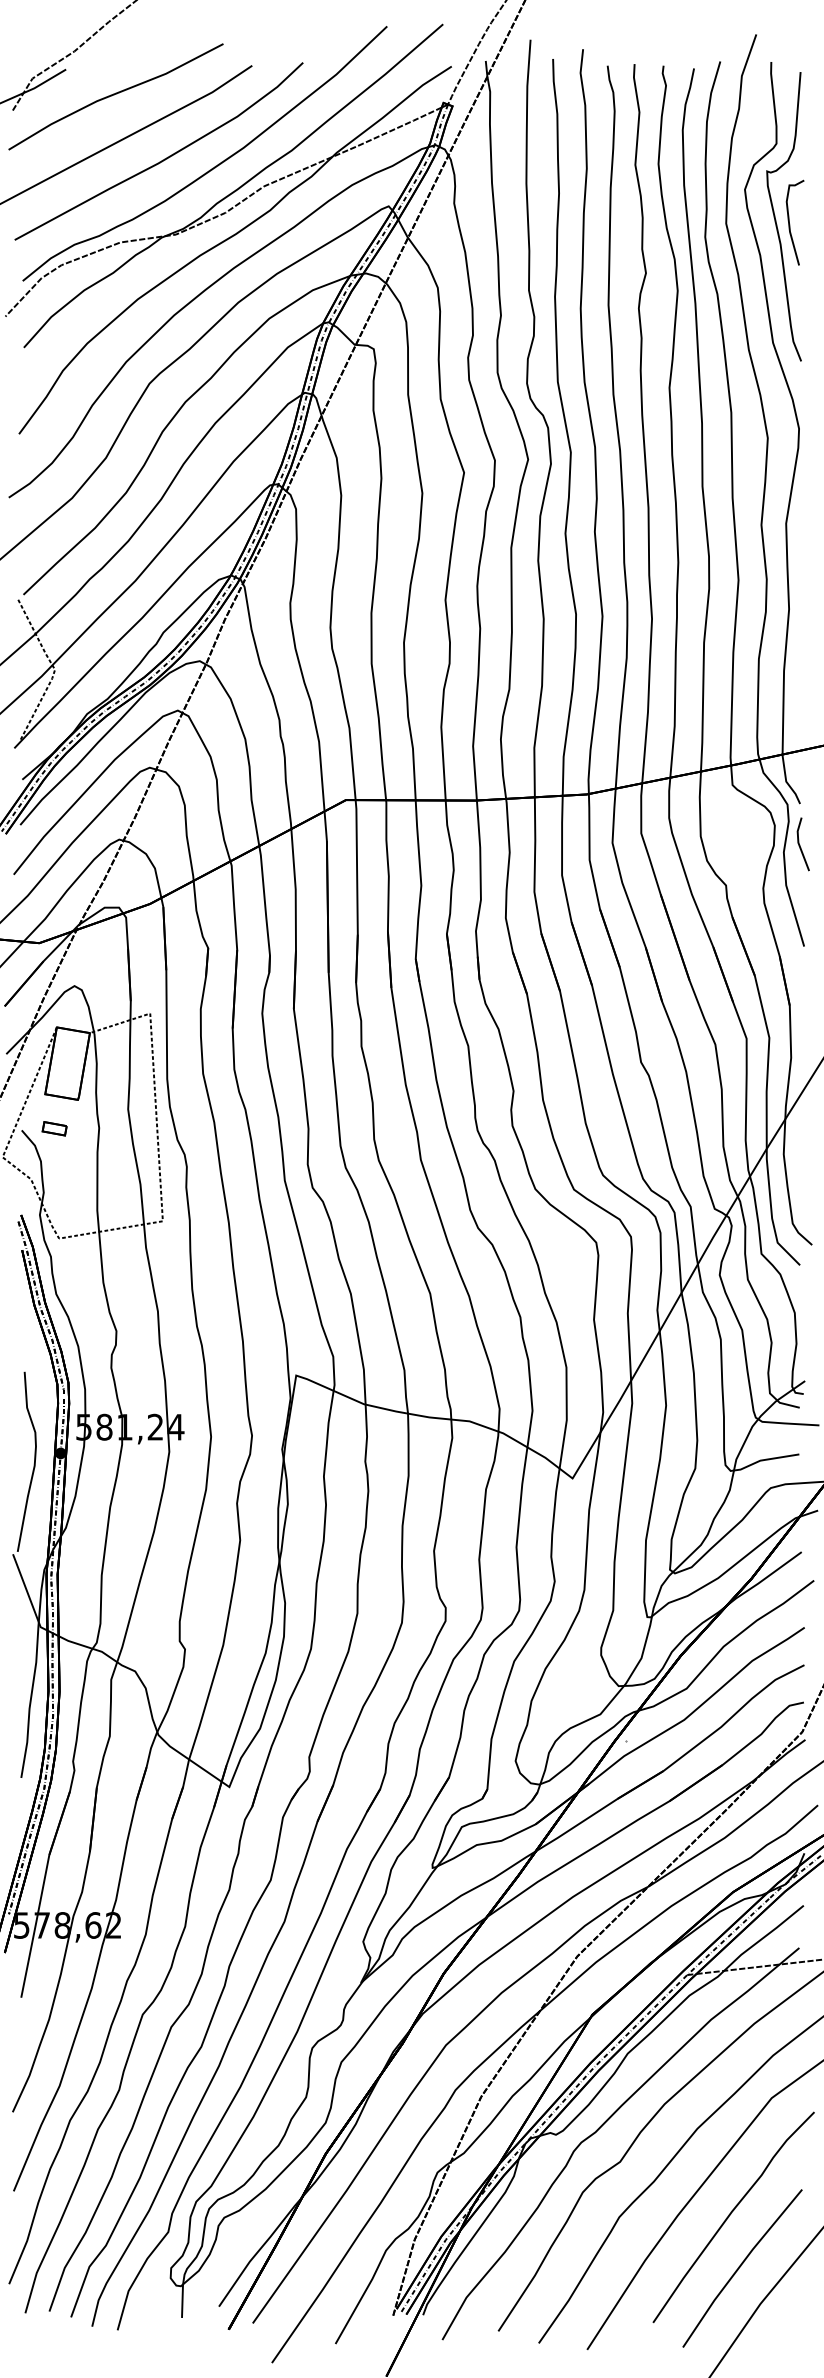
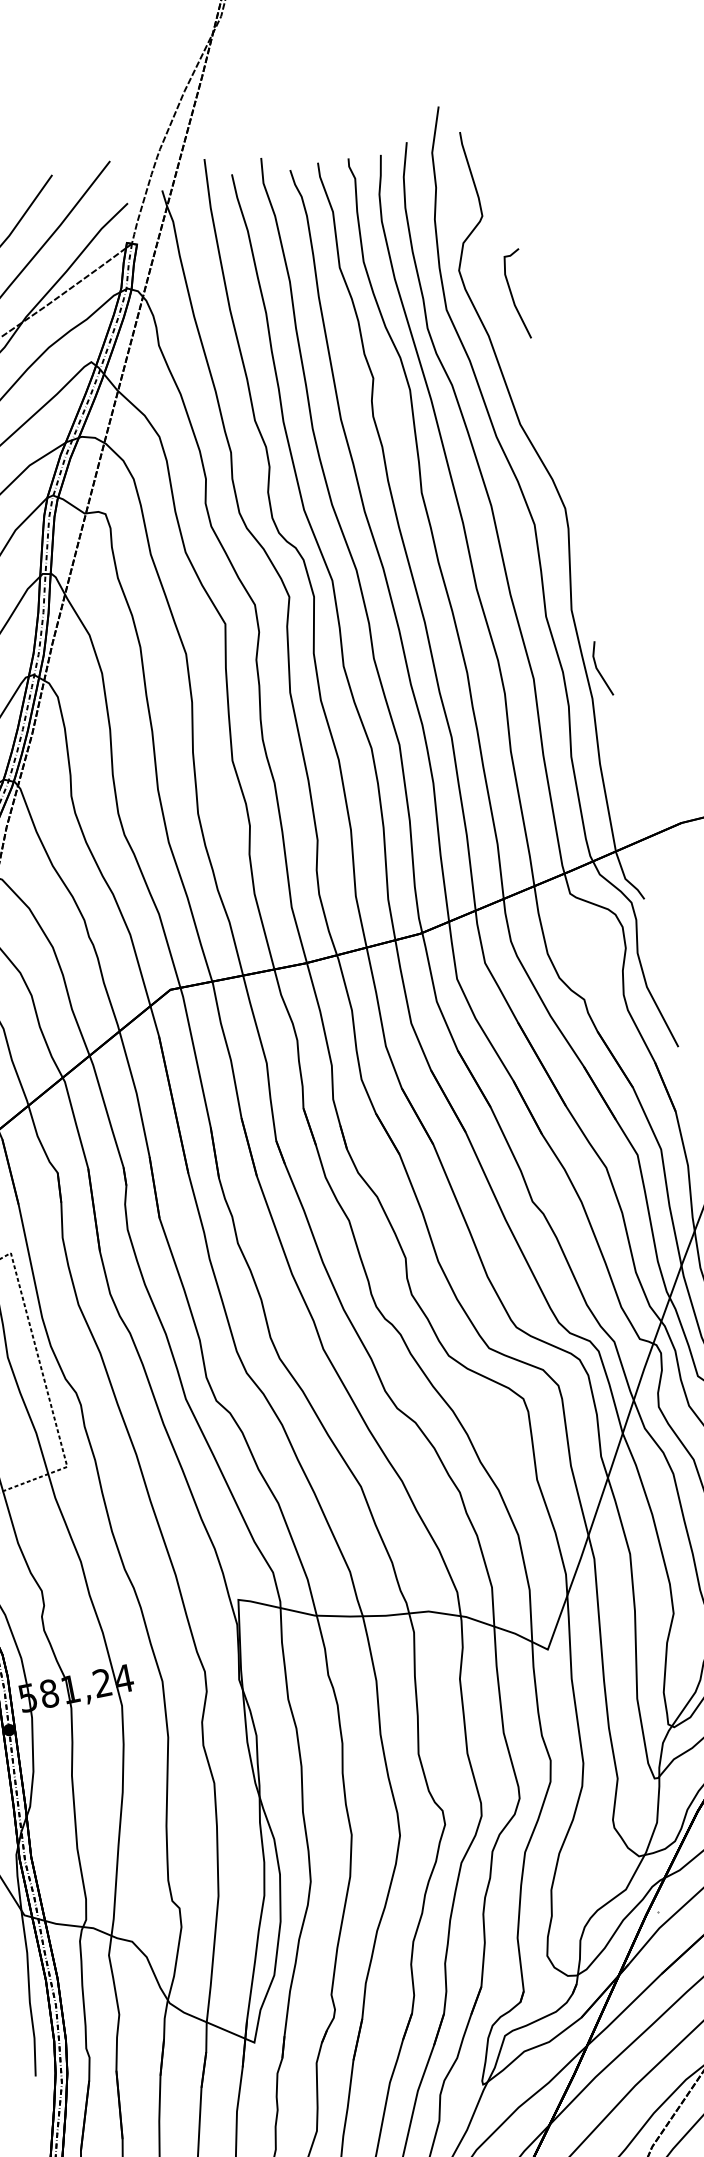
curve: (776, 219) -> (498, 295), removed
line: (800, 845) -> (599, 670), moved

